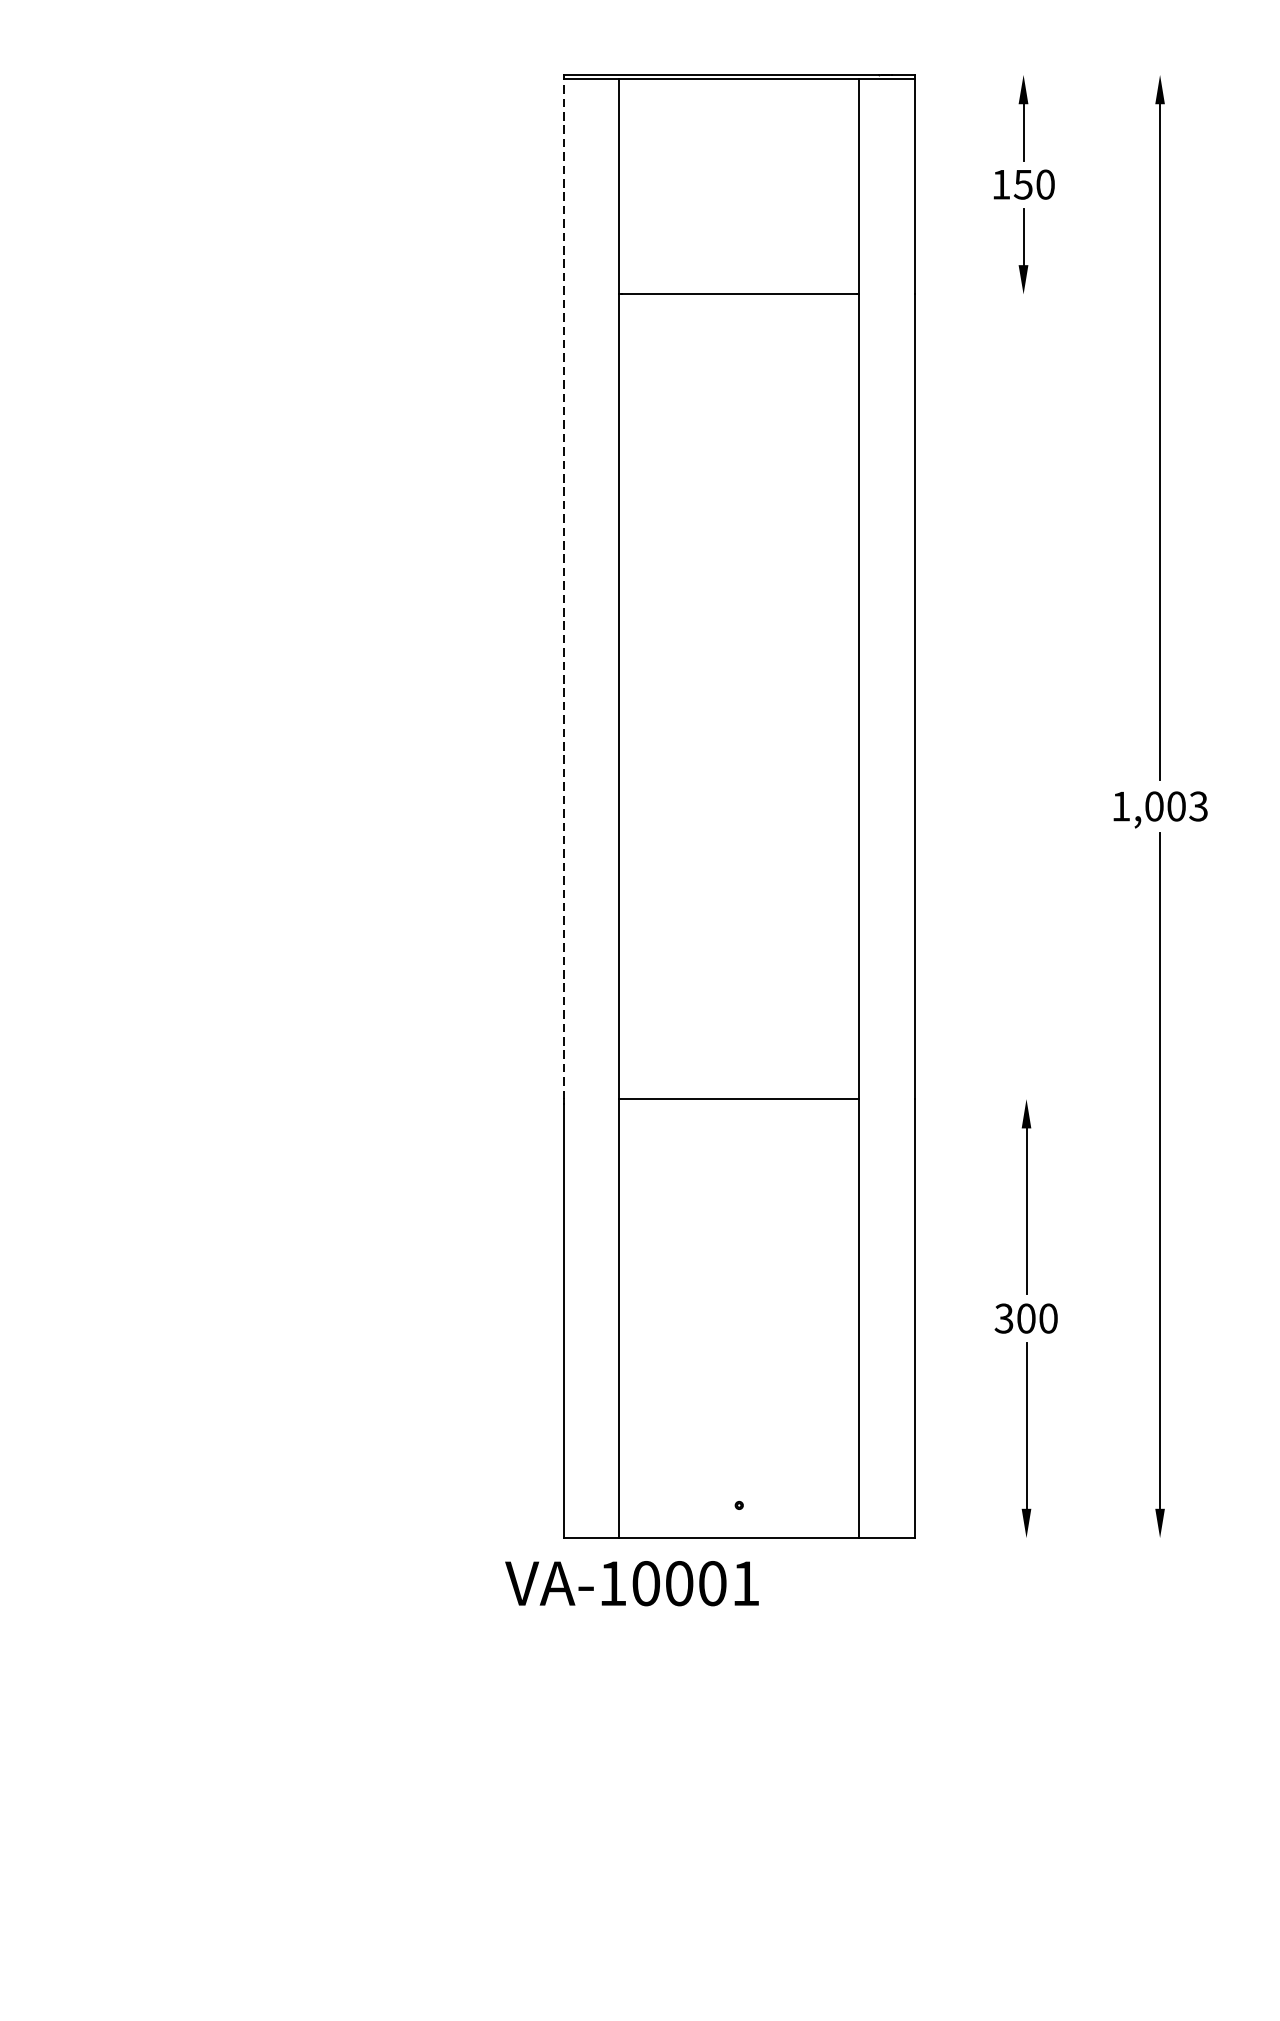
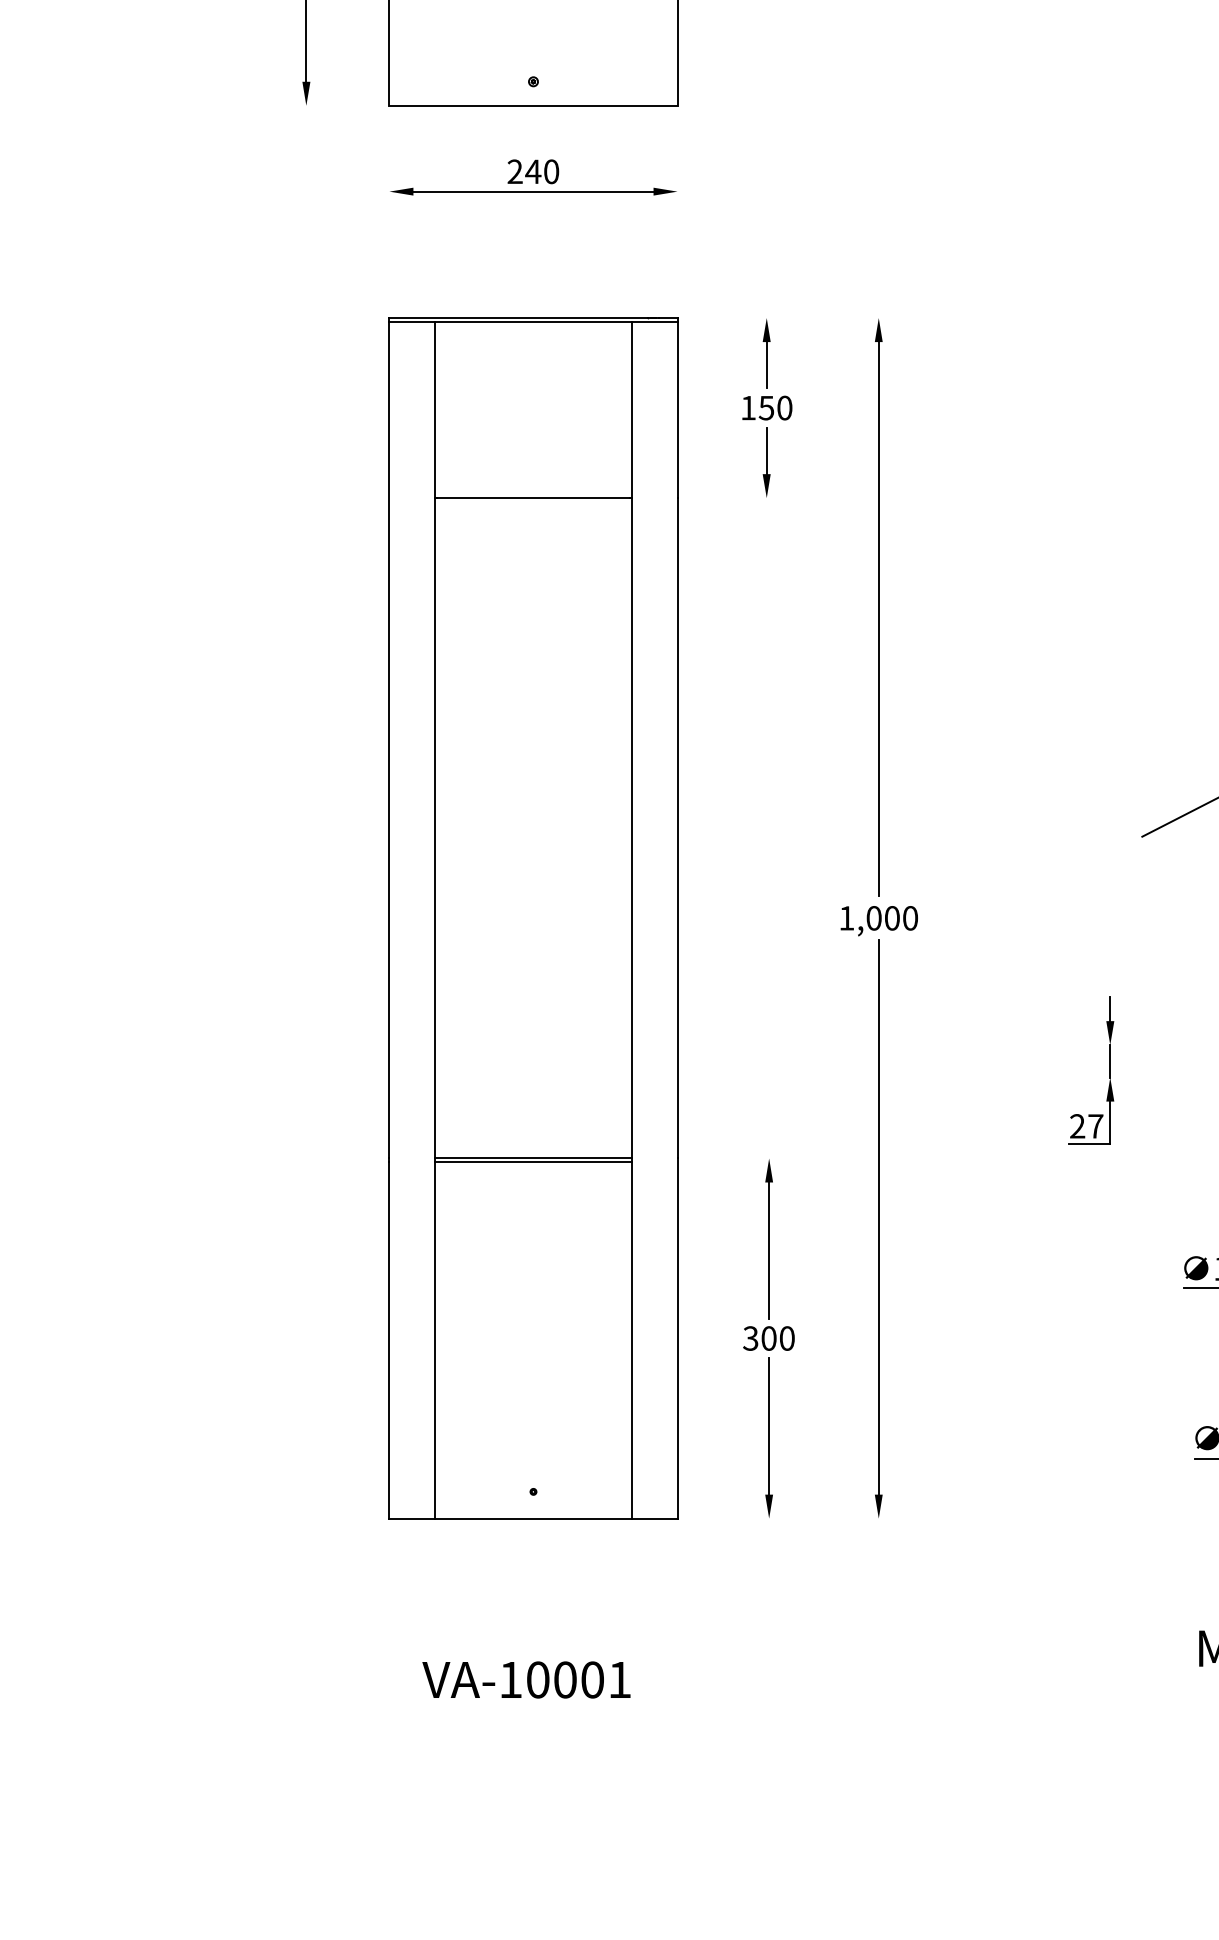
line: (563, 588) -> (389, 739), dashed -> solid
text: (1197, 806) -> (909, 918), 1,003 -> 1,000
line: (739, 1104) -> (533, 1162), added
text: (632, 1583) -> (526, 1679), moved

